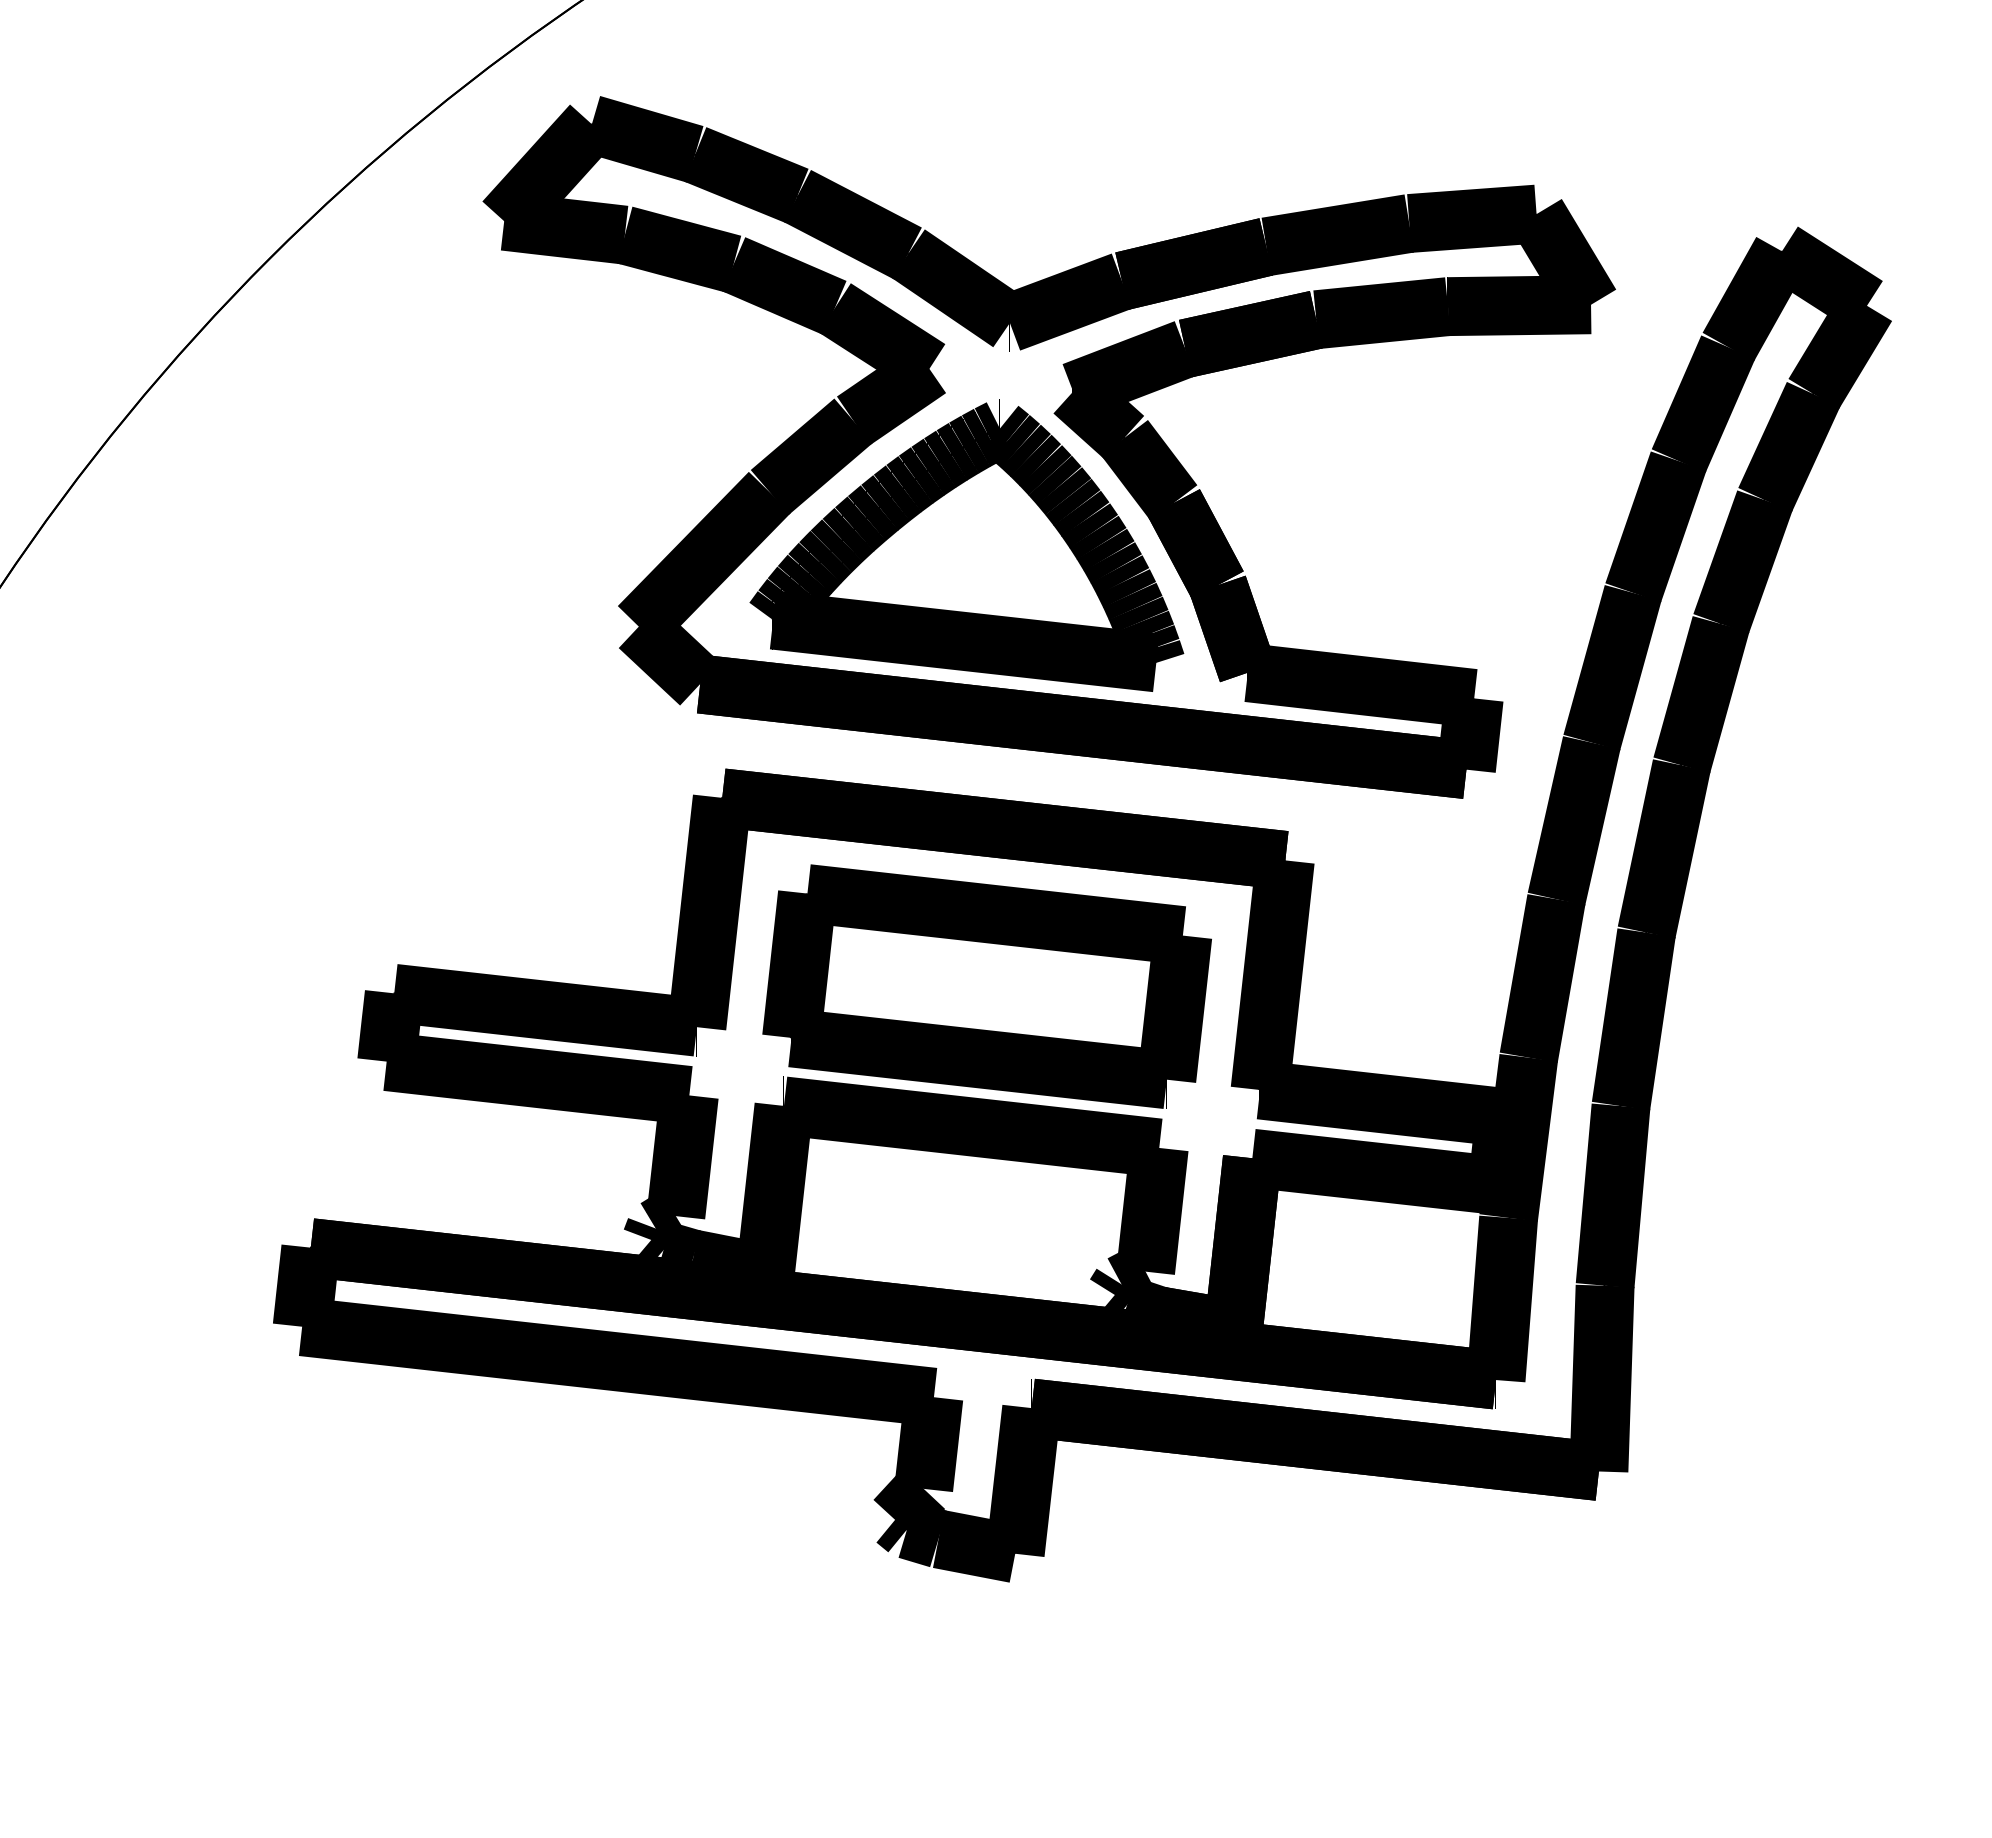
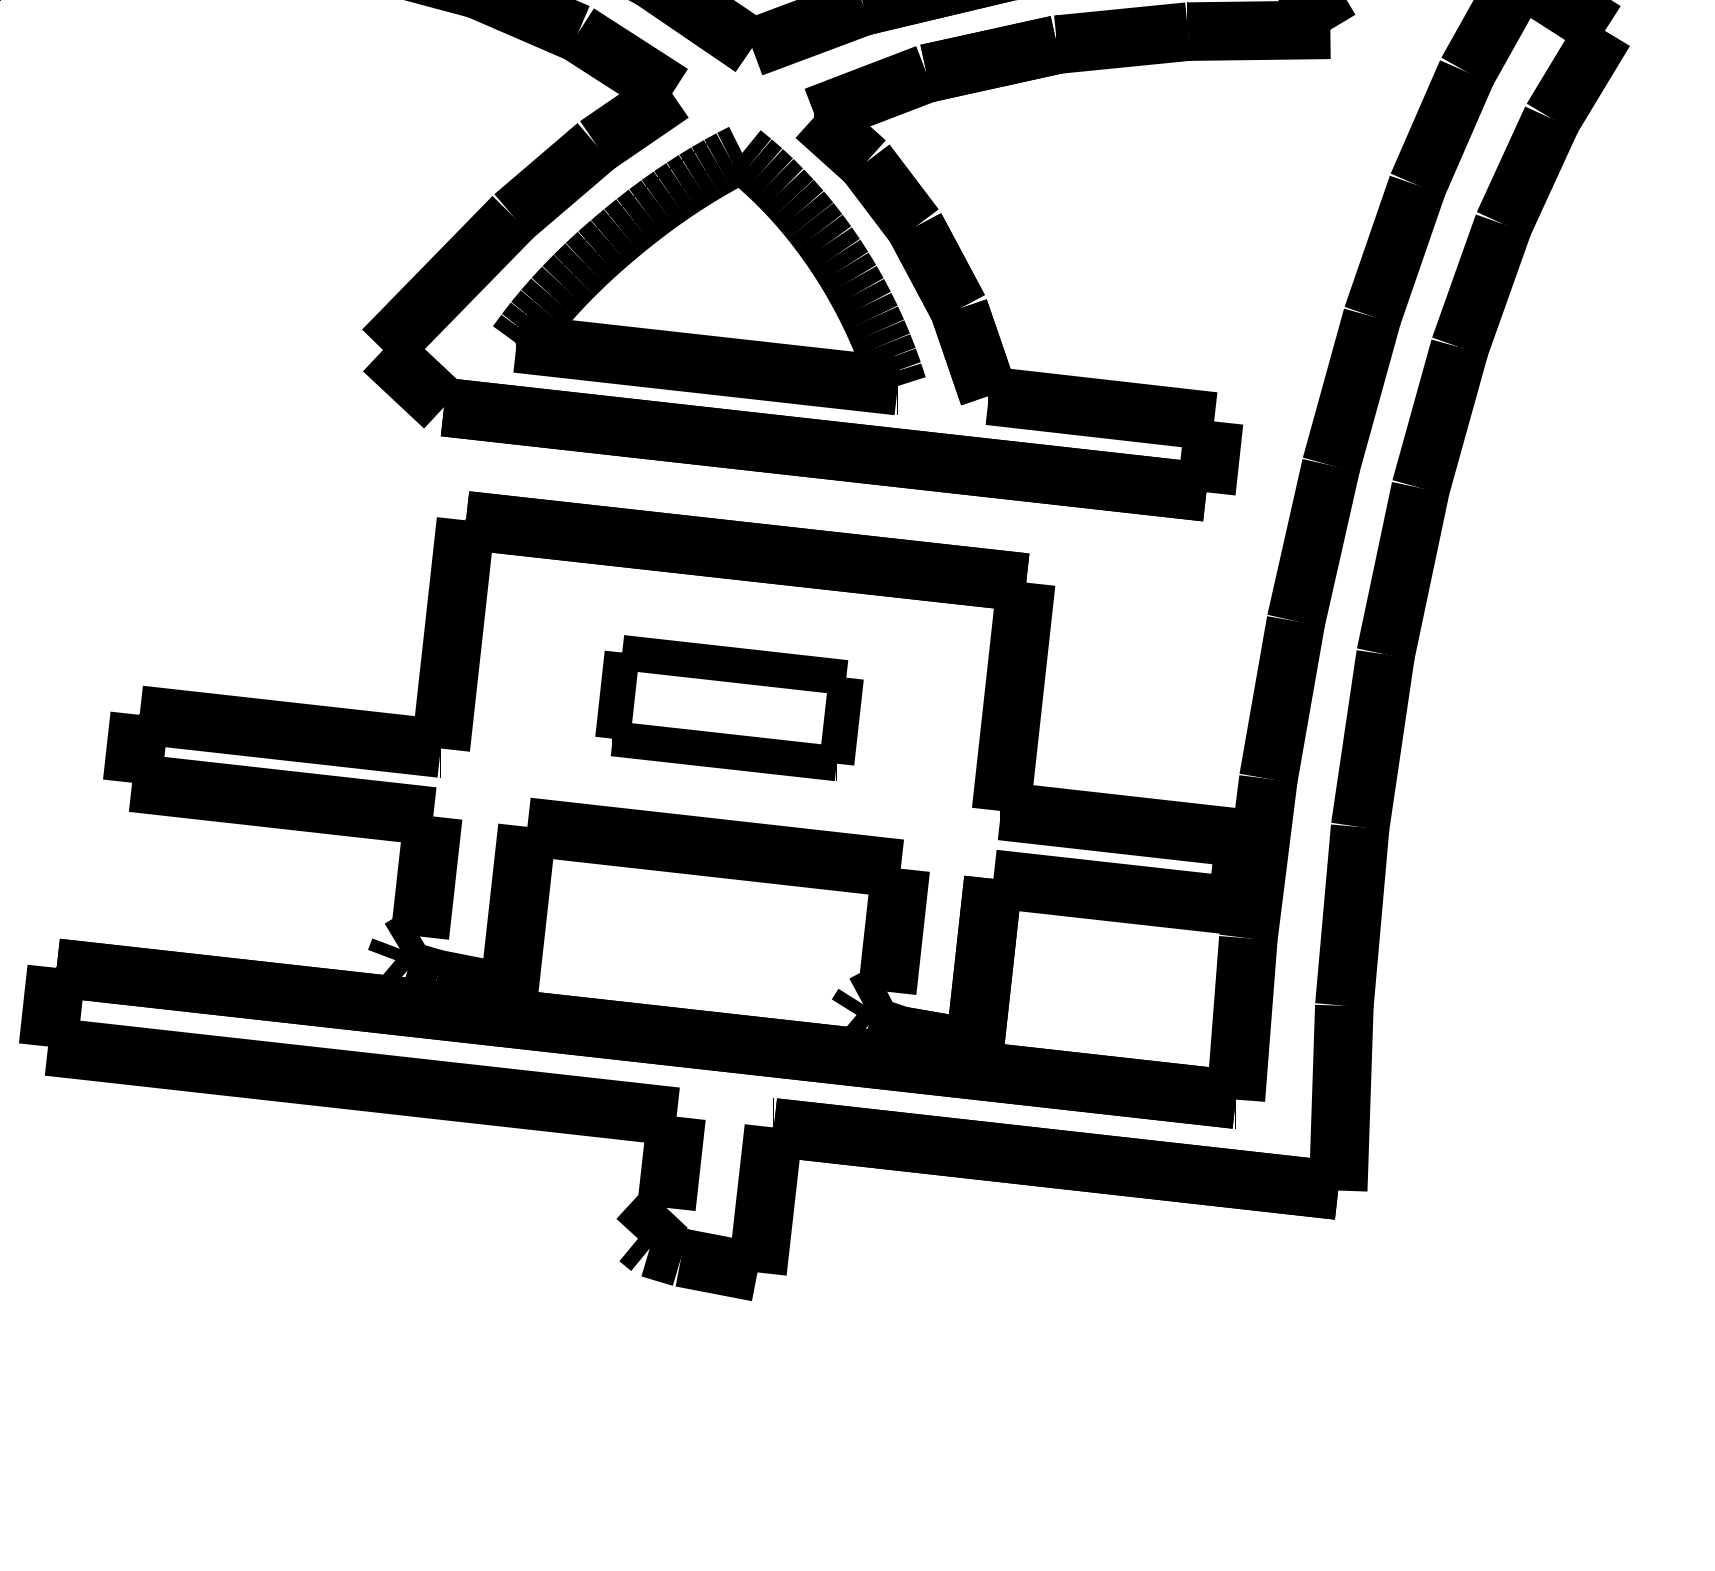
part: (986, 986) -> (728, 708), size x0.6

